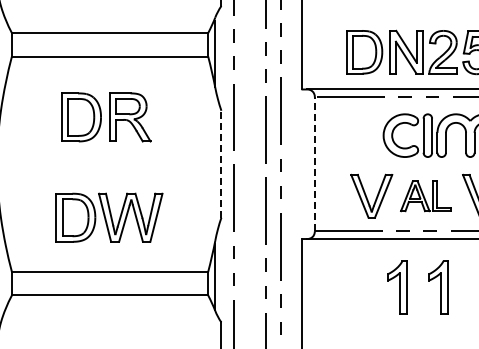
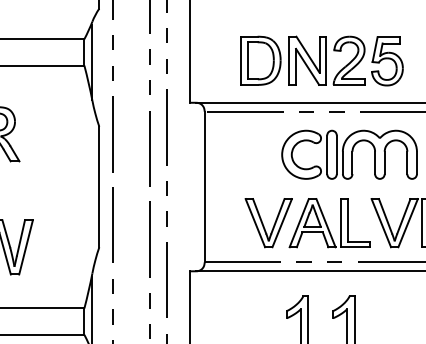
line: (221, 163) -> (99, 186), dashed -> solid
line: (314, 164) -> (204, 187), dashed -> solid
part: (425, 195) -> (329, 222), size x1.43

